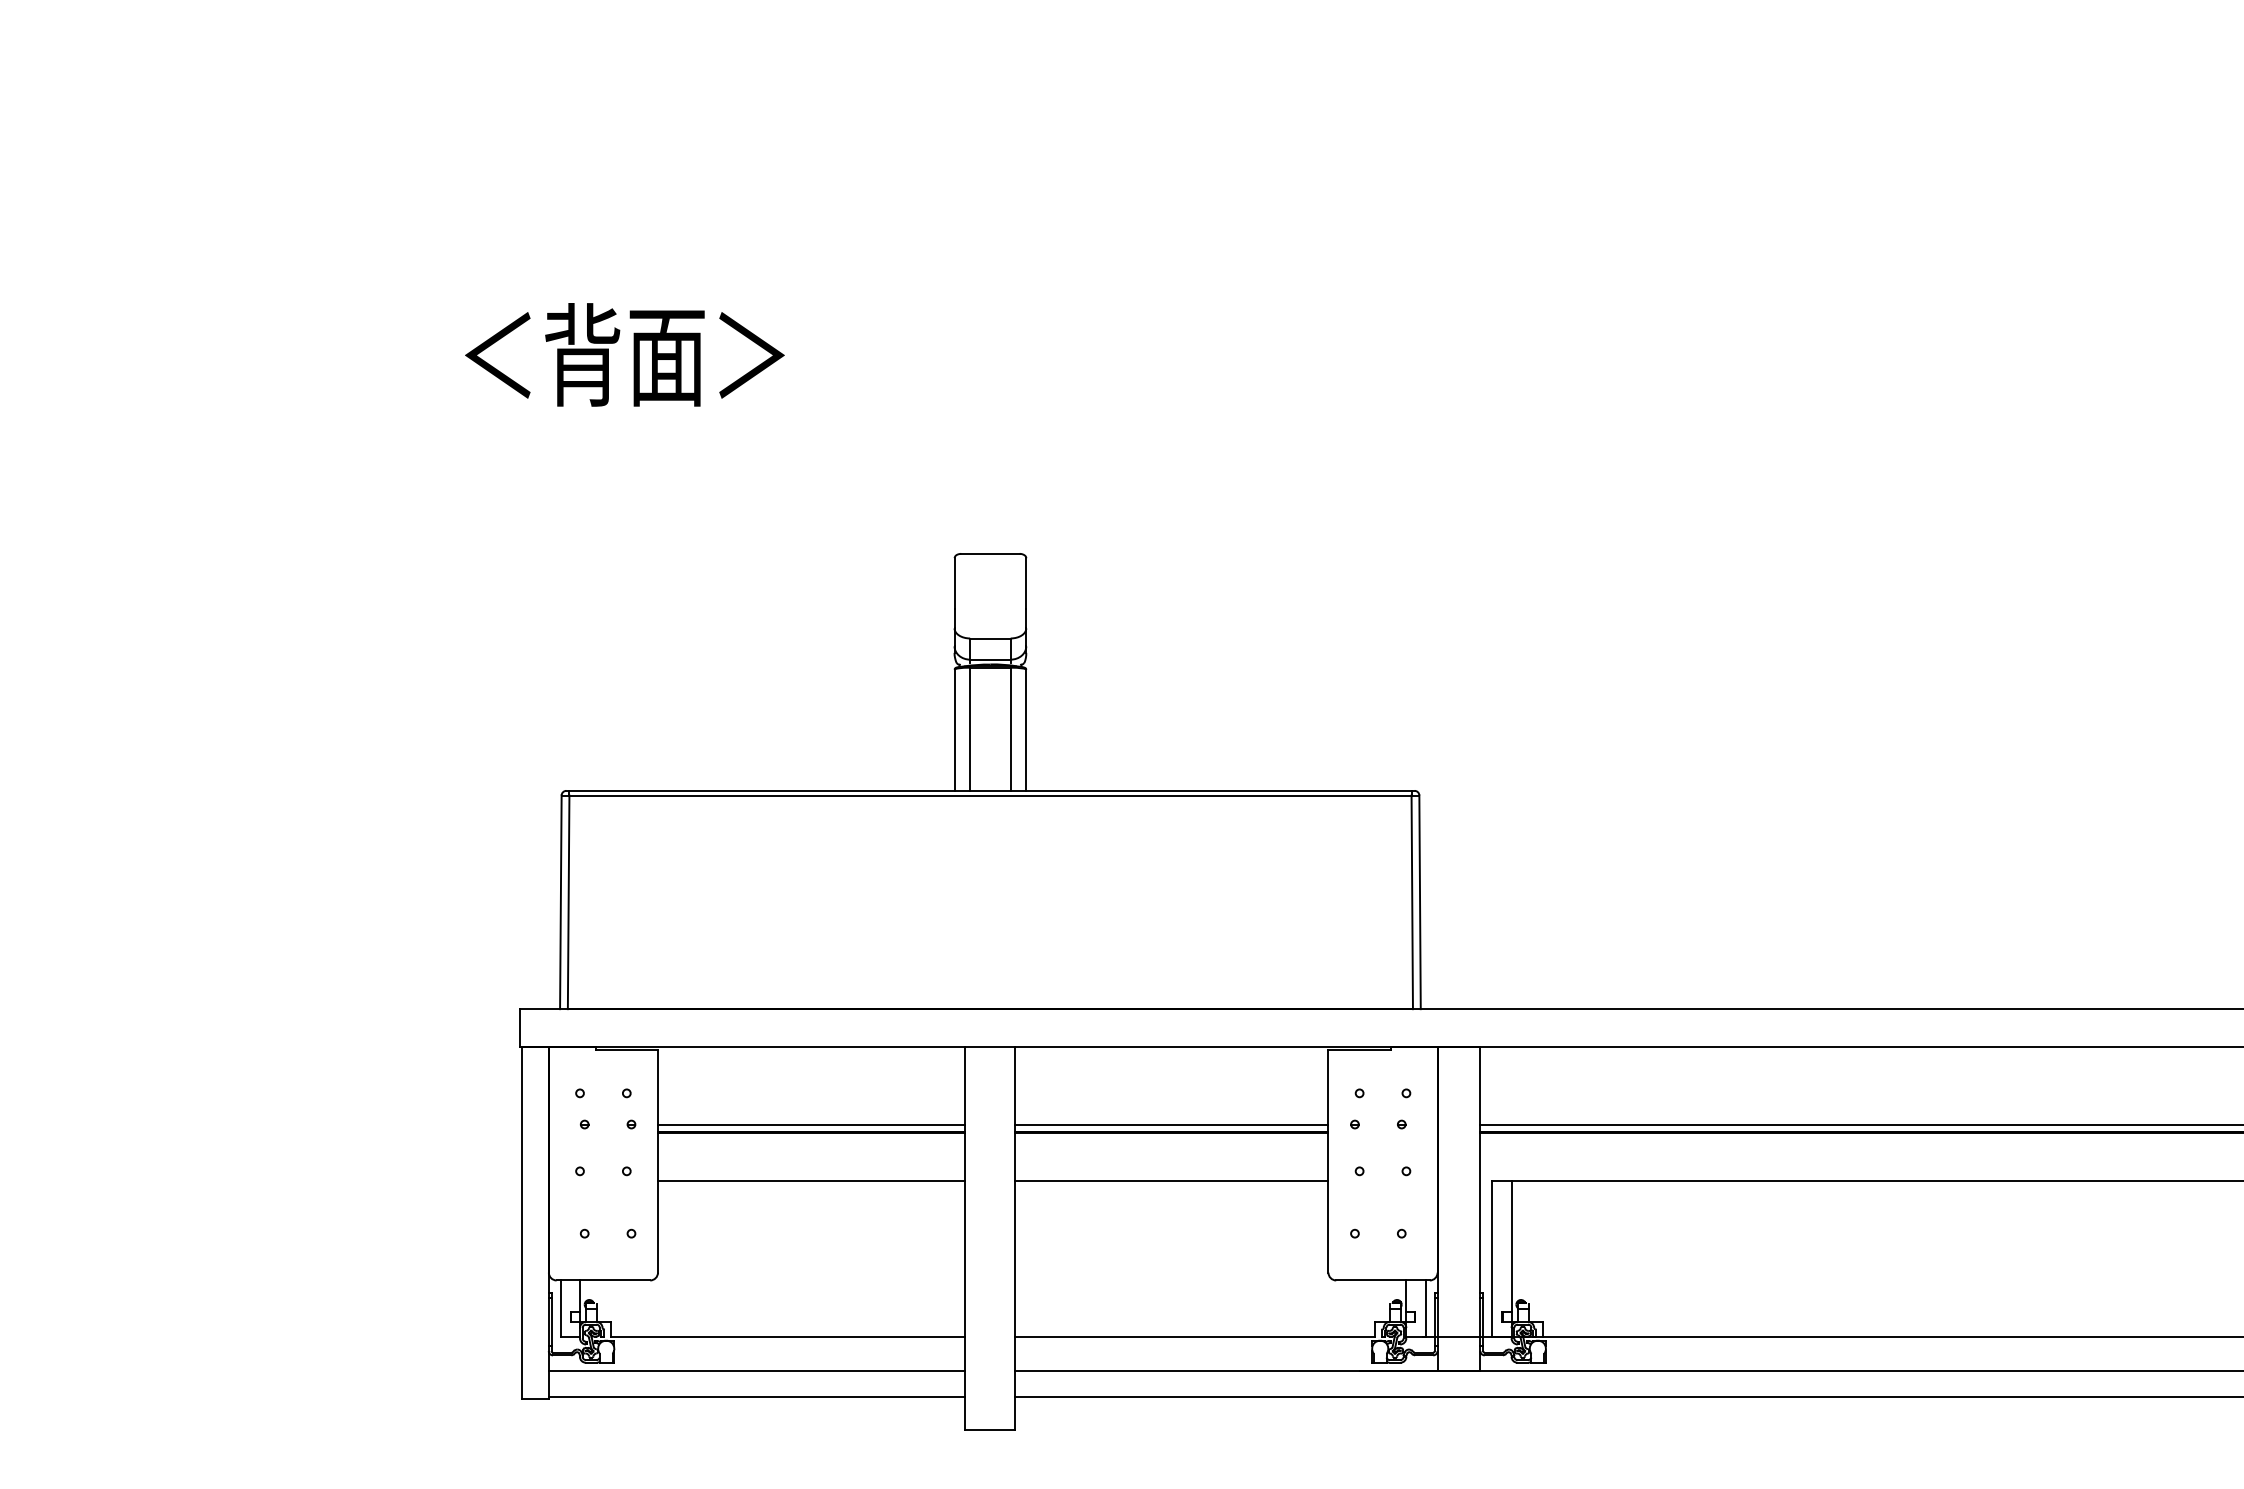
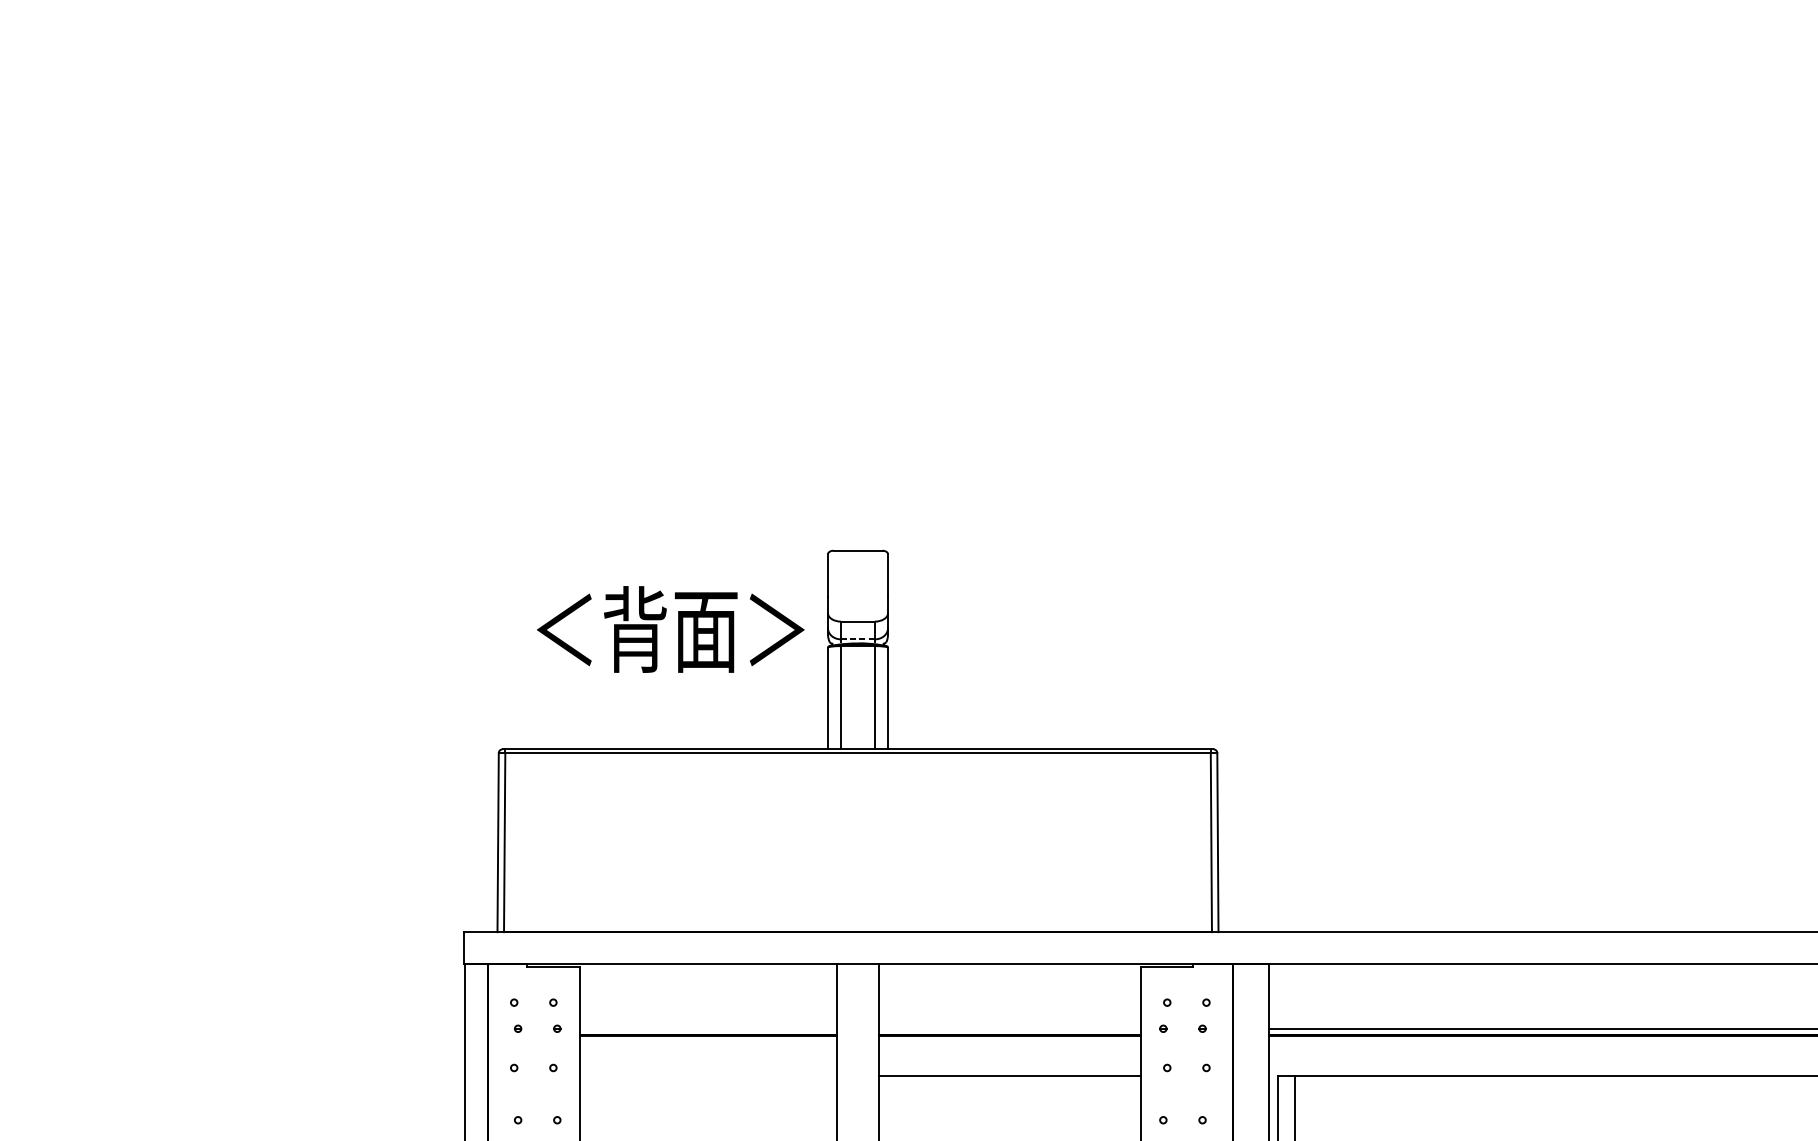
text: (624, 354) -> (670, 629), moved
line: (990, 659) -> (858, 639), solid -> dashed
line: (811, 1124) -> (708, 1028), removed
line: (1171, 1124) -> (1009, 1028), removed
line: (811, 1181) -> (708, 1076), removed

